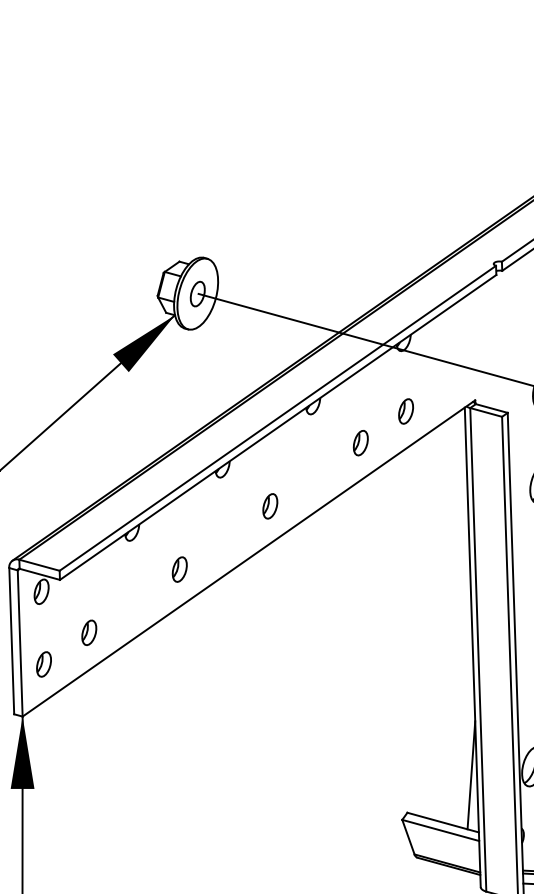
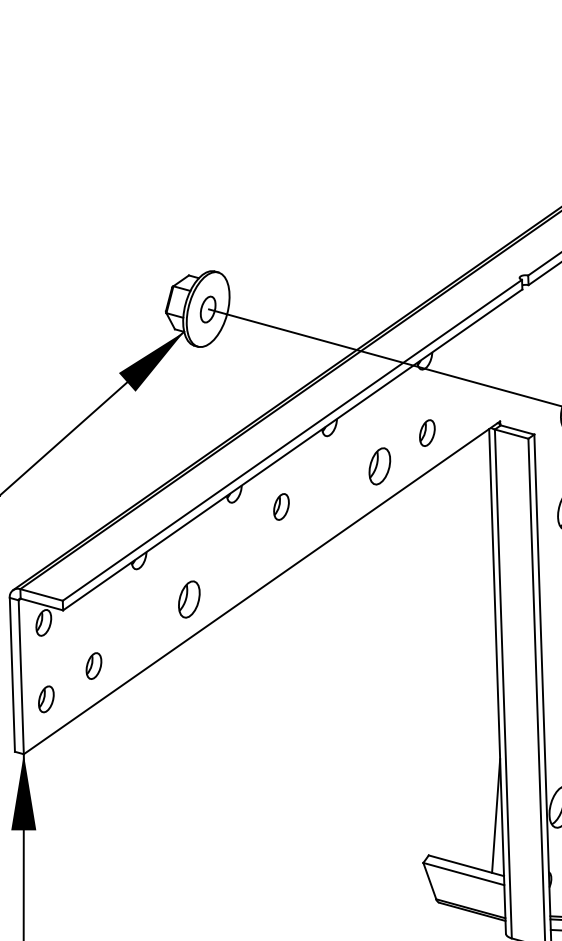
part: (360, 443) -> (379, 466), size x1.4
part: (270, 505) -> (281, 506), moved
part: (179, 569) -> (188, 599), size x1.4

